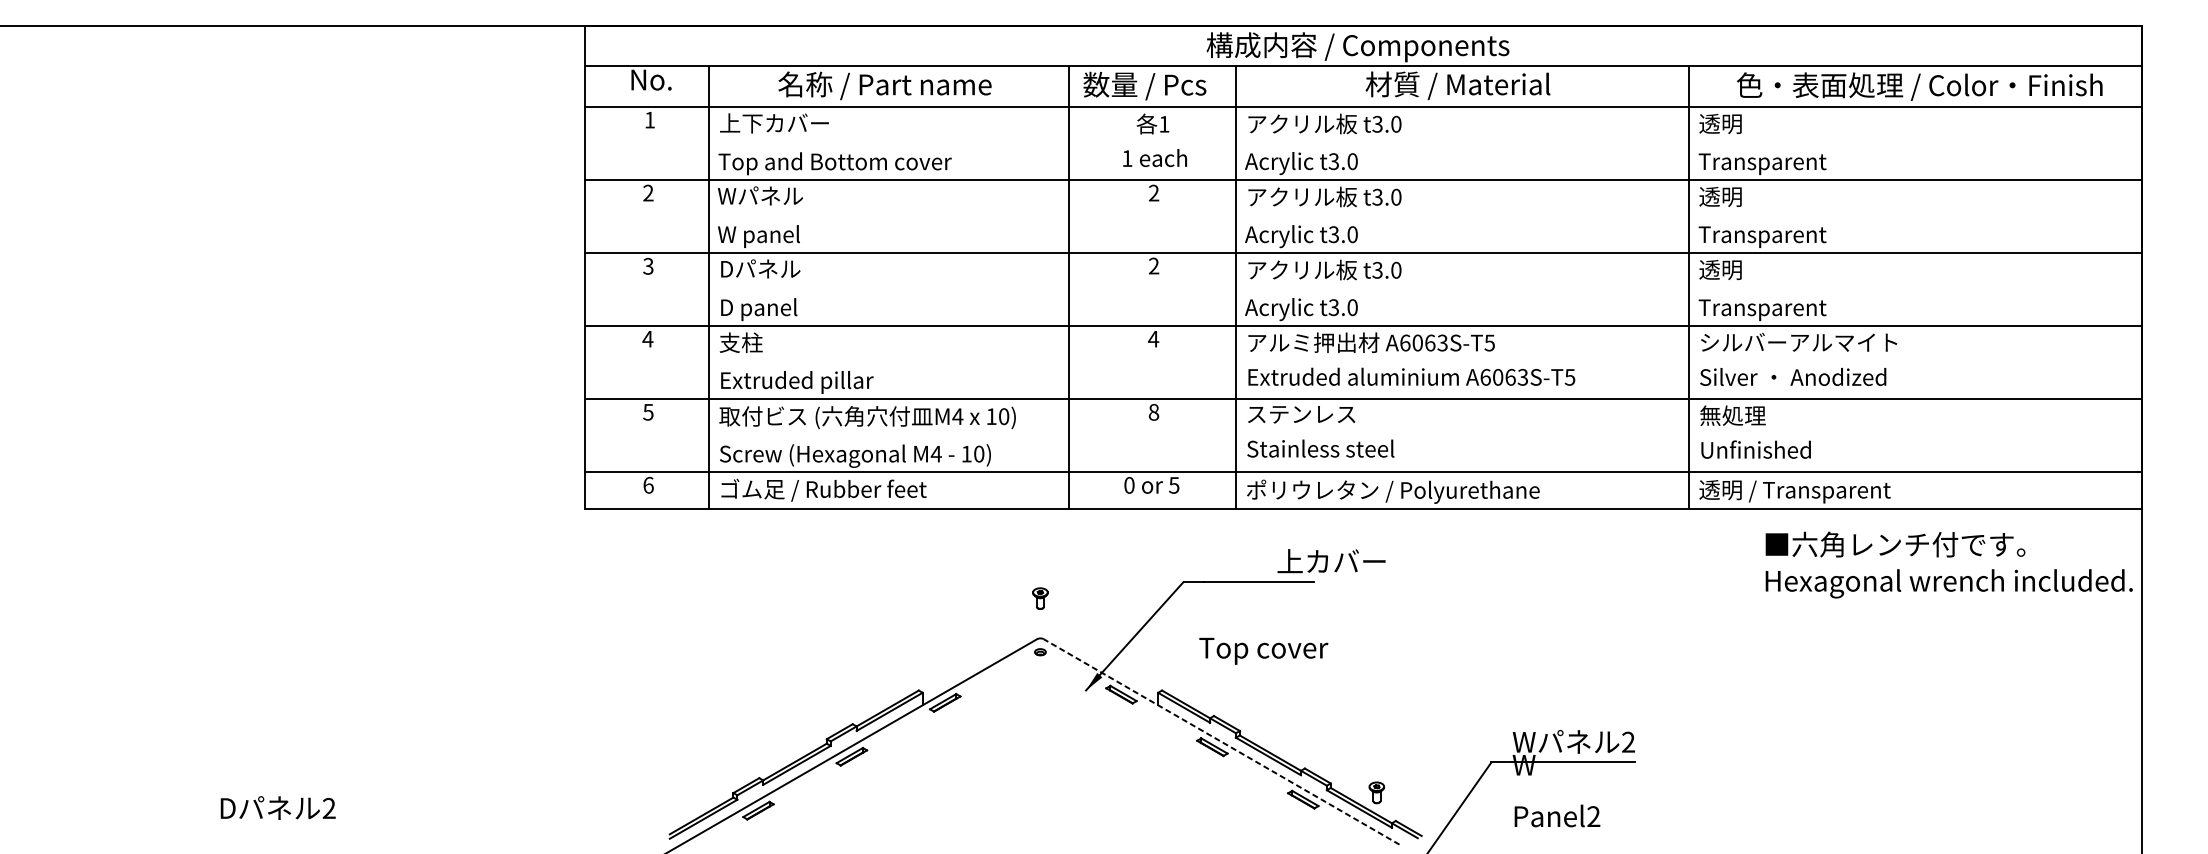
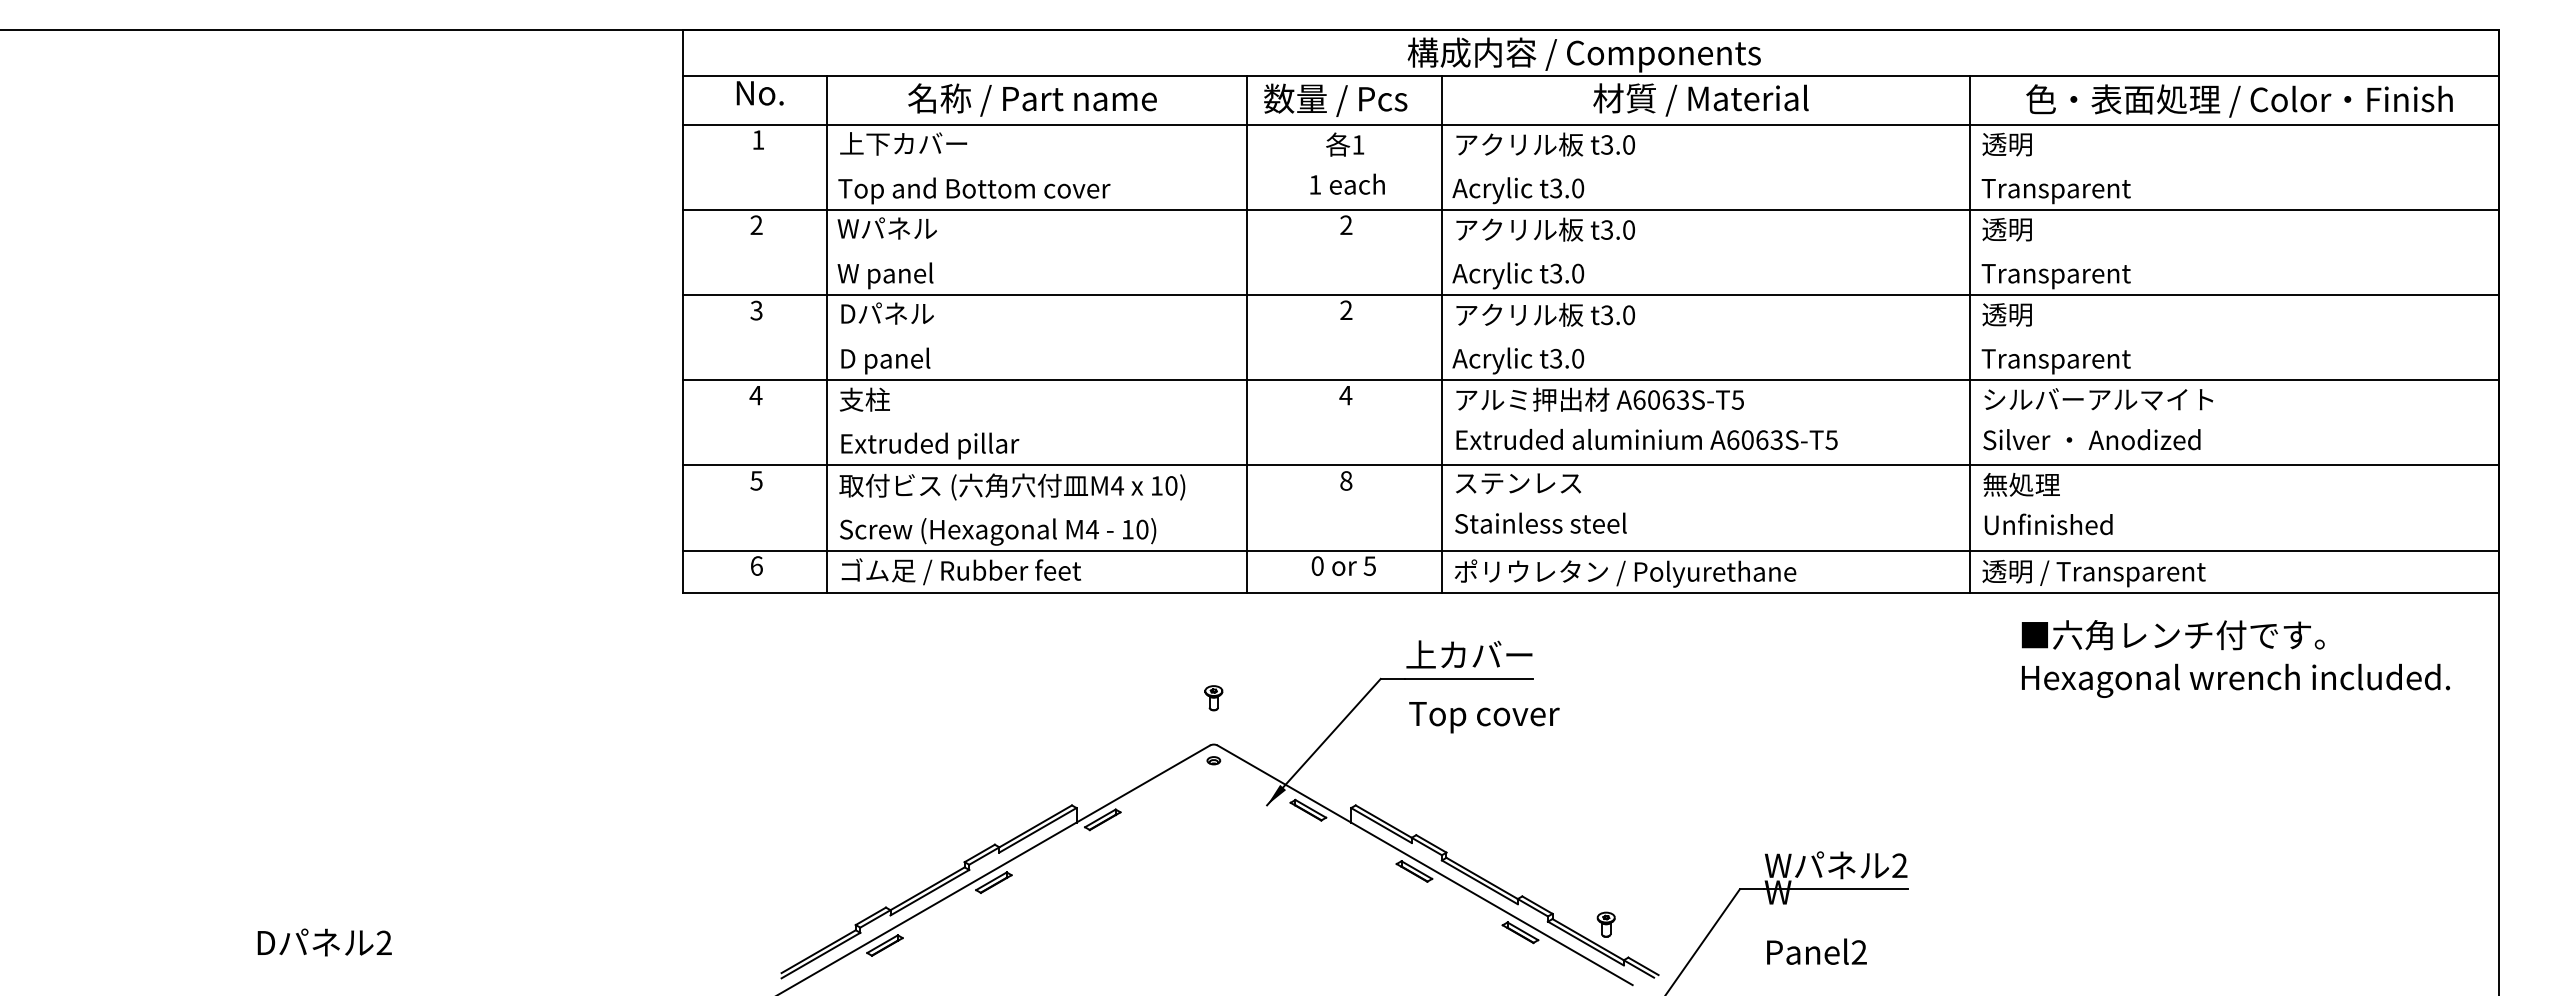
text: (1331, 561) -> (1469, 654), moved
text: (1948, 564) -> (2235, 658), moved
text: (1263, 651) -> (1484, 717), moved
line: (1221, 742) -> (1425, 865), dashed -> solid

